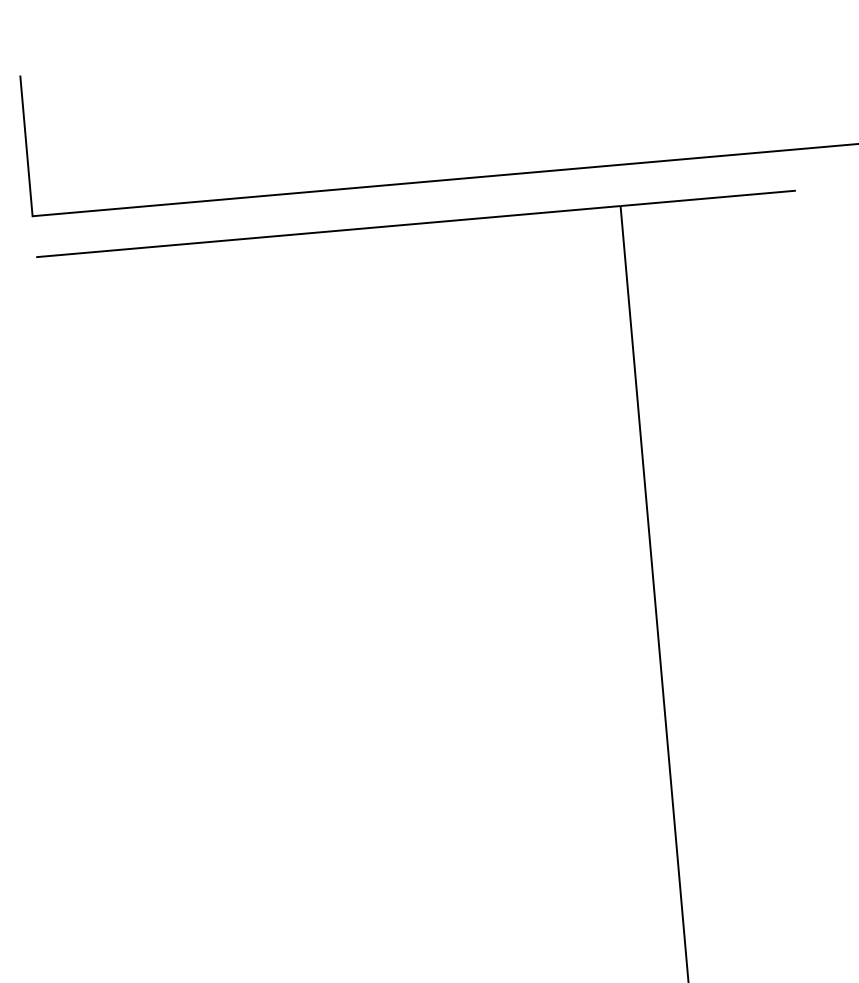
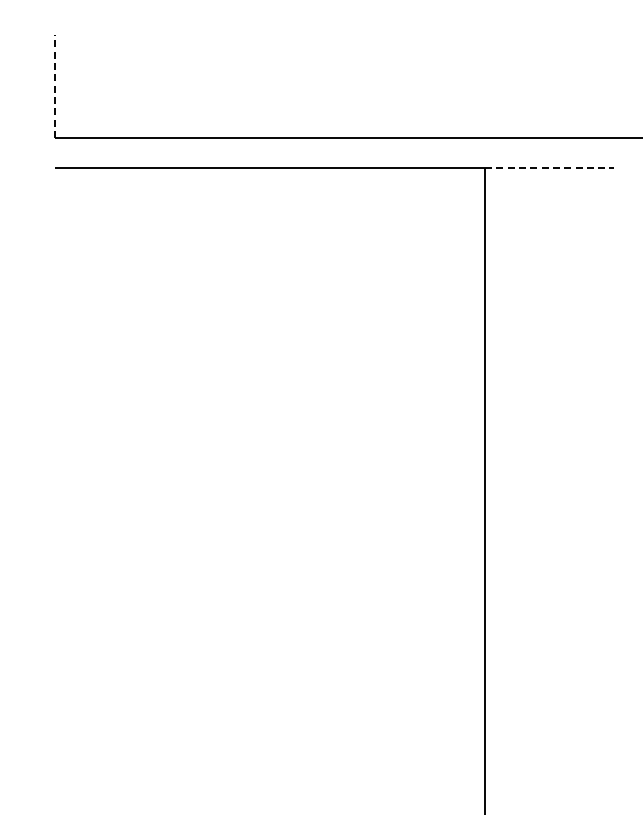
line: (26, 145) -> (54, 85), solid -> dashed
line: (708, 198) -> (549, 168), solid -> dashed

